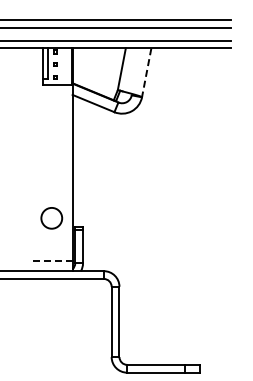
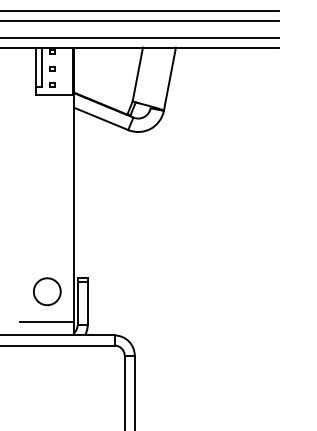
line: (146, 72) -> (169, 78), dashed -> solid
circle: (51, 218) -> (46, 291), moved
line: (51, 260) -> (46, 321), dashed -> solid

